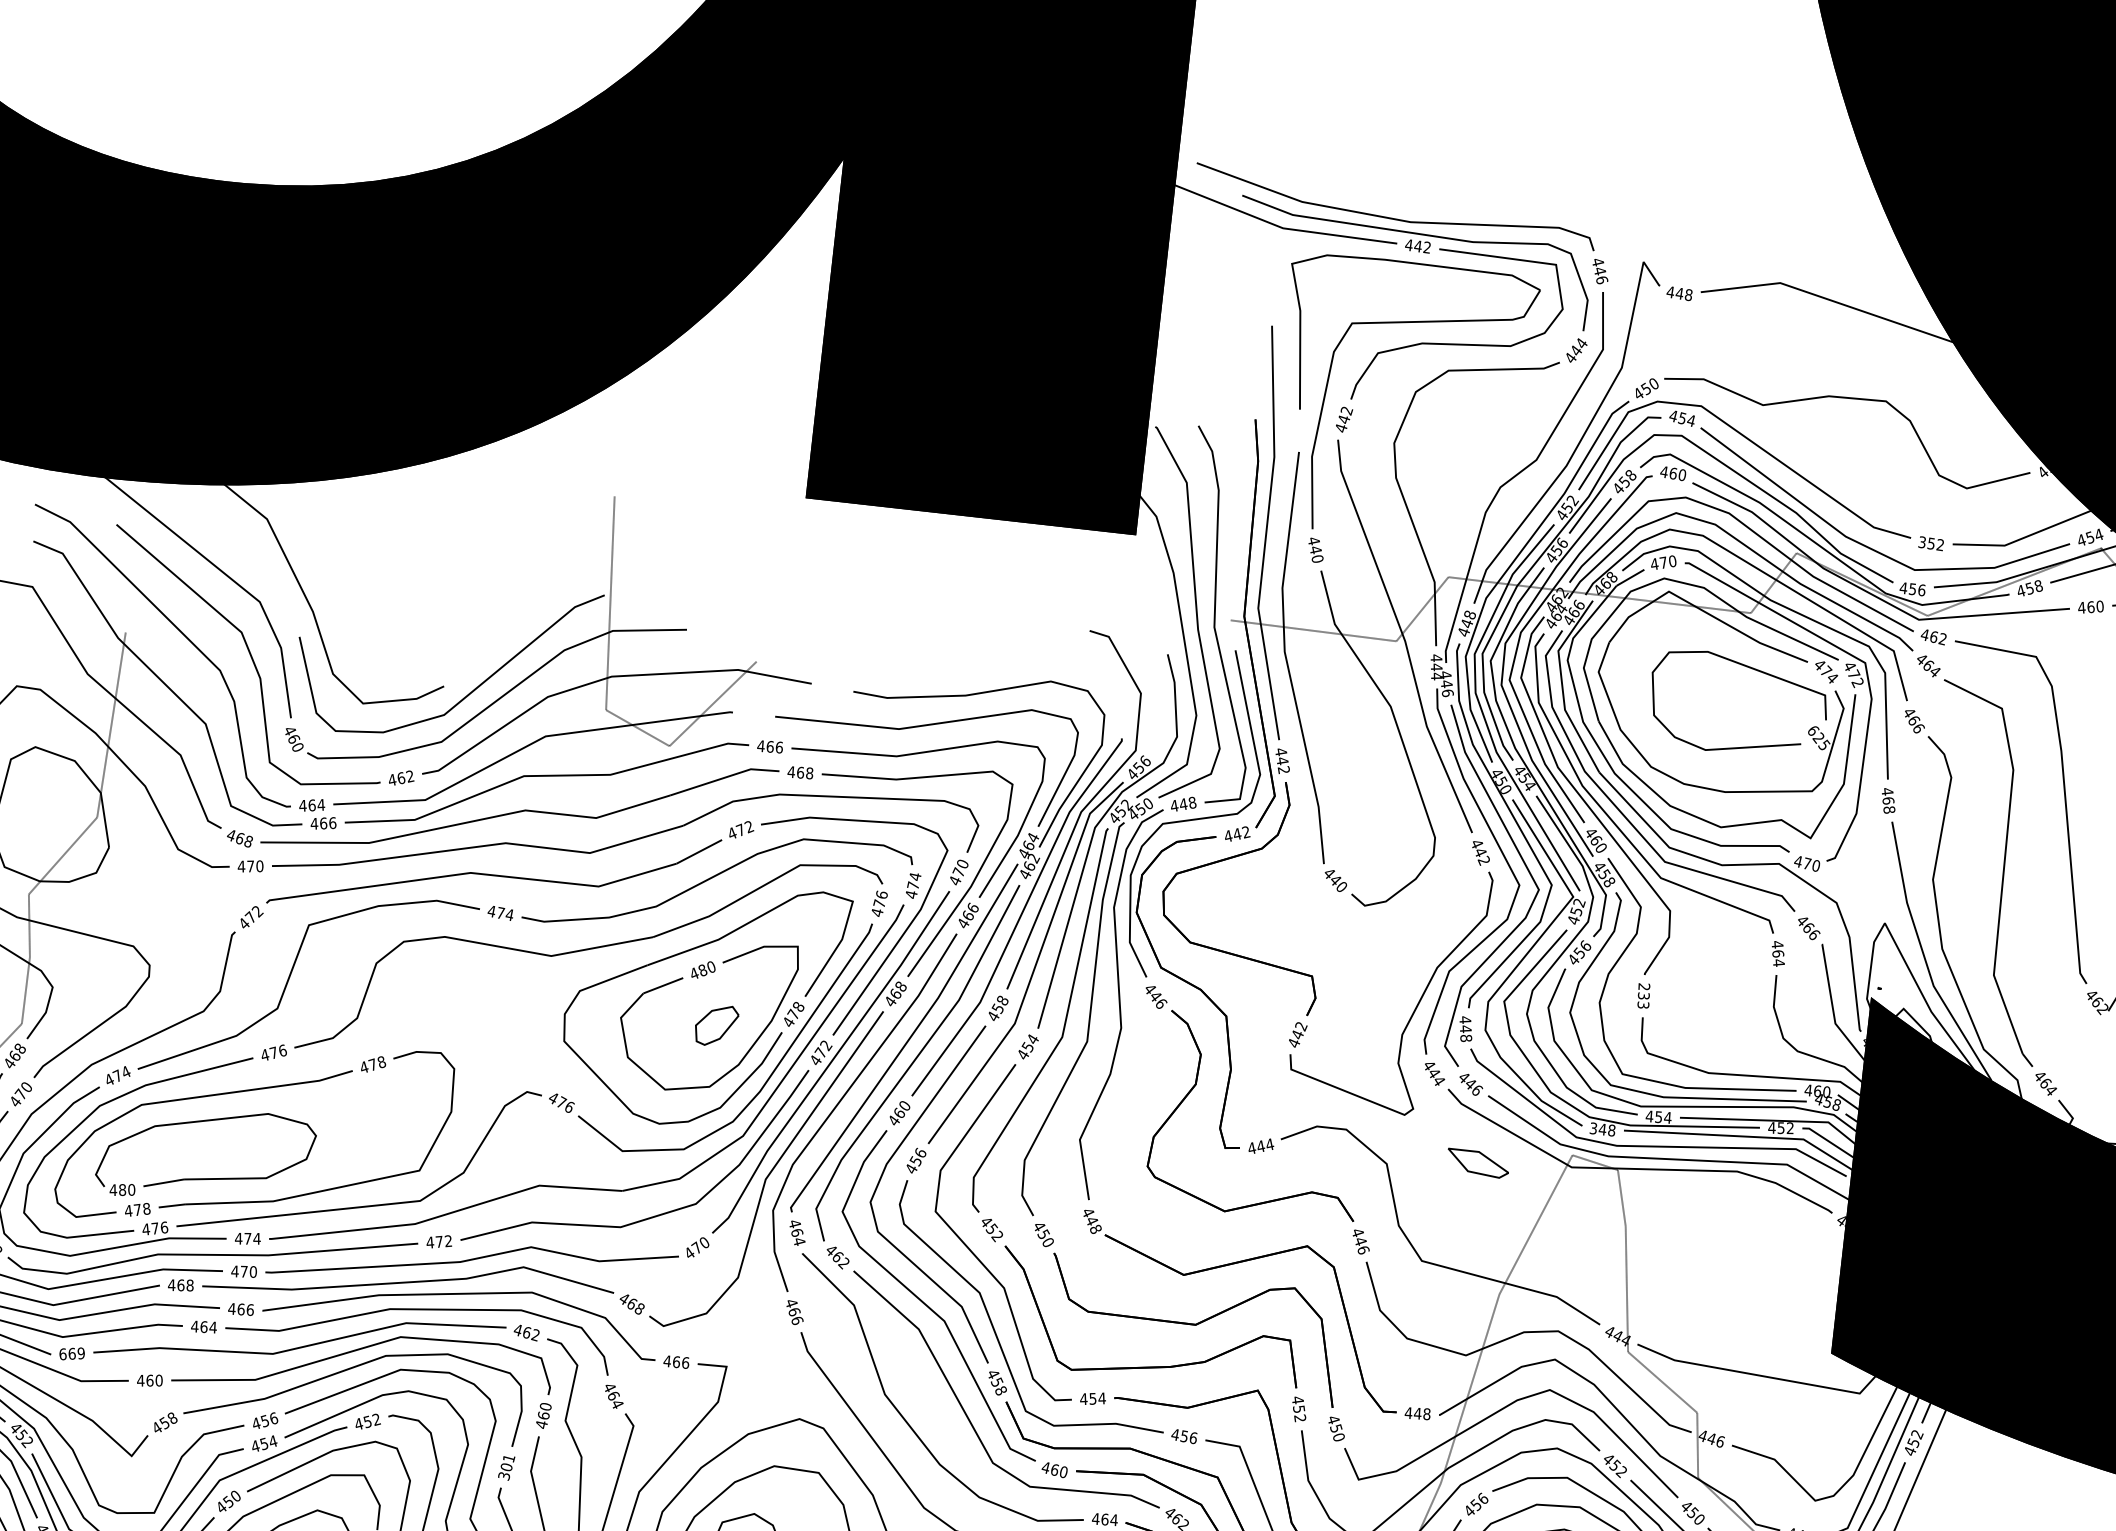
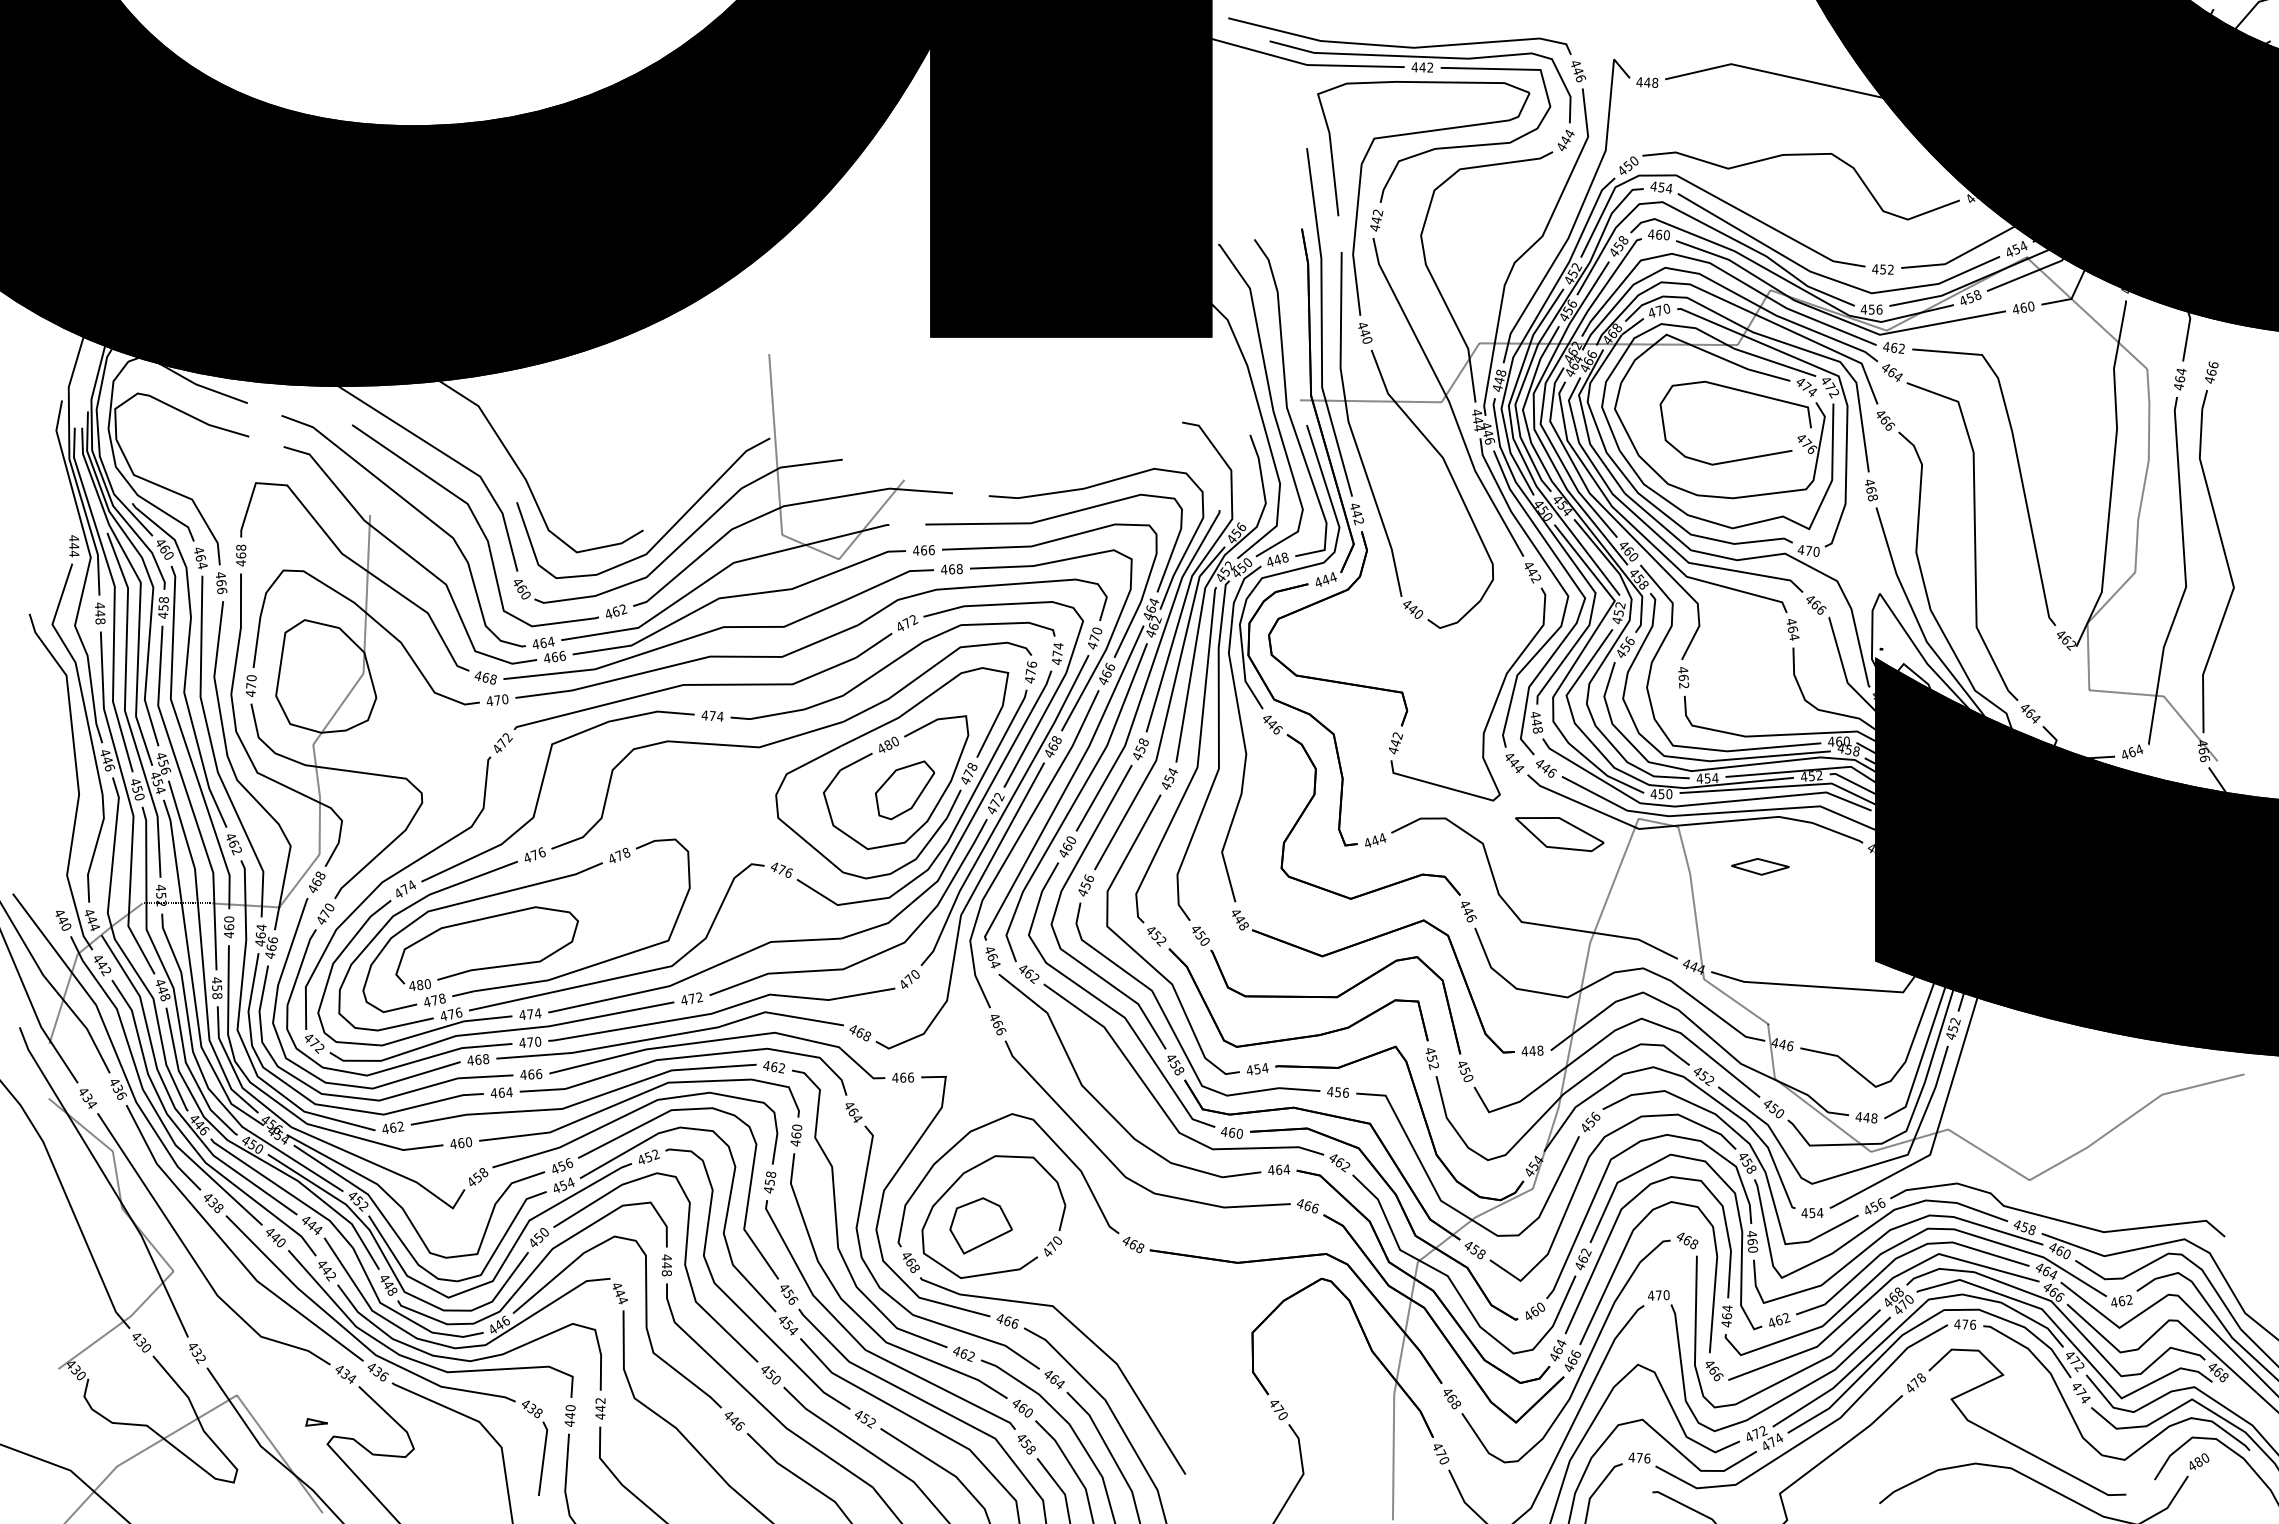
text: (1922, 542) -> (1875, 269), 352 -> 452
text: (1819, 738) -> (1807, 444), 625 -> 476
text: (1246, 832) -> (1333, 577), 442 -> 444
text: (1643, 995) -> (1683, 677), 233 -> 462
part: (717, 1025) -> (905, 790), size x1.67
text: (1602, 1129) -> (1661, 794), 348 -> 450
part: (1477, 1163) -> (1559, 834), size x1.67
part: (1709, 1227) -> (1760, 866), added
text: (72, 1354) -> (393, 1128), 669 -> 462
text: (506, 1467) -> (769, 1182), 301 -> 458

